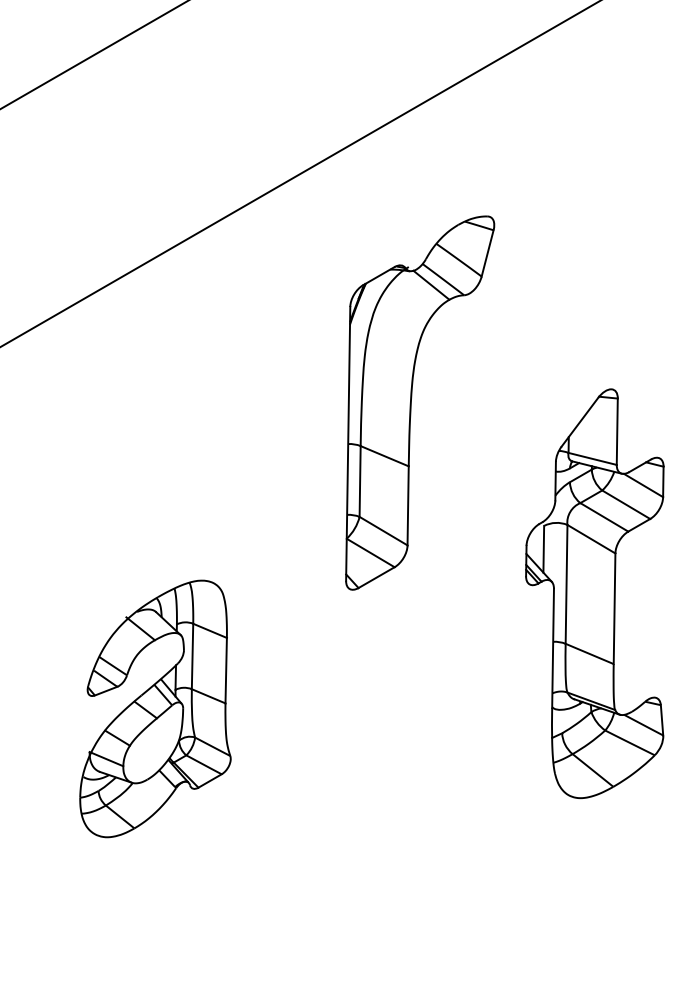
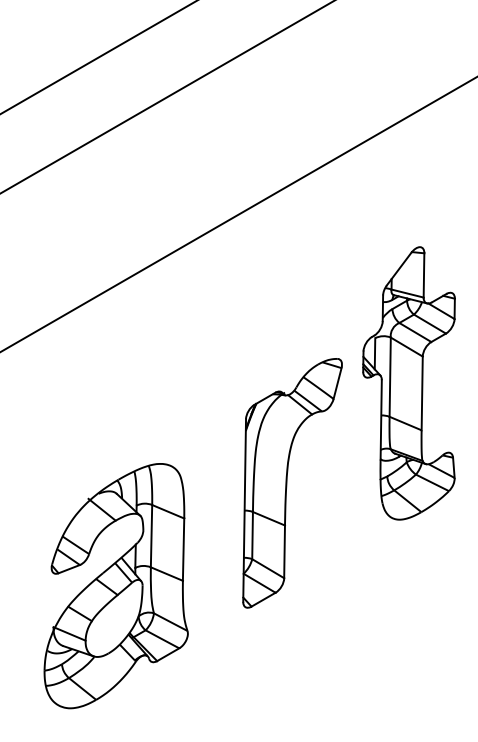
part: (420, 403) -> (292, 483), moved
part: (594, 593) -> (408, 383), moved
part: (154, 709) -> (115, 586), size x1.43

